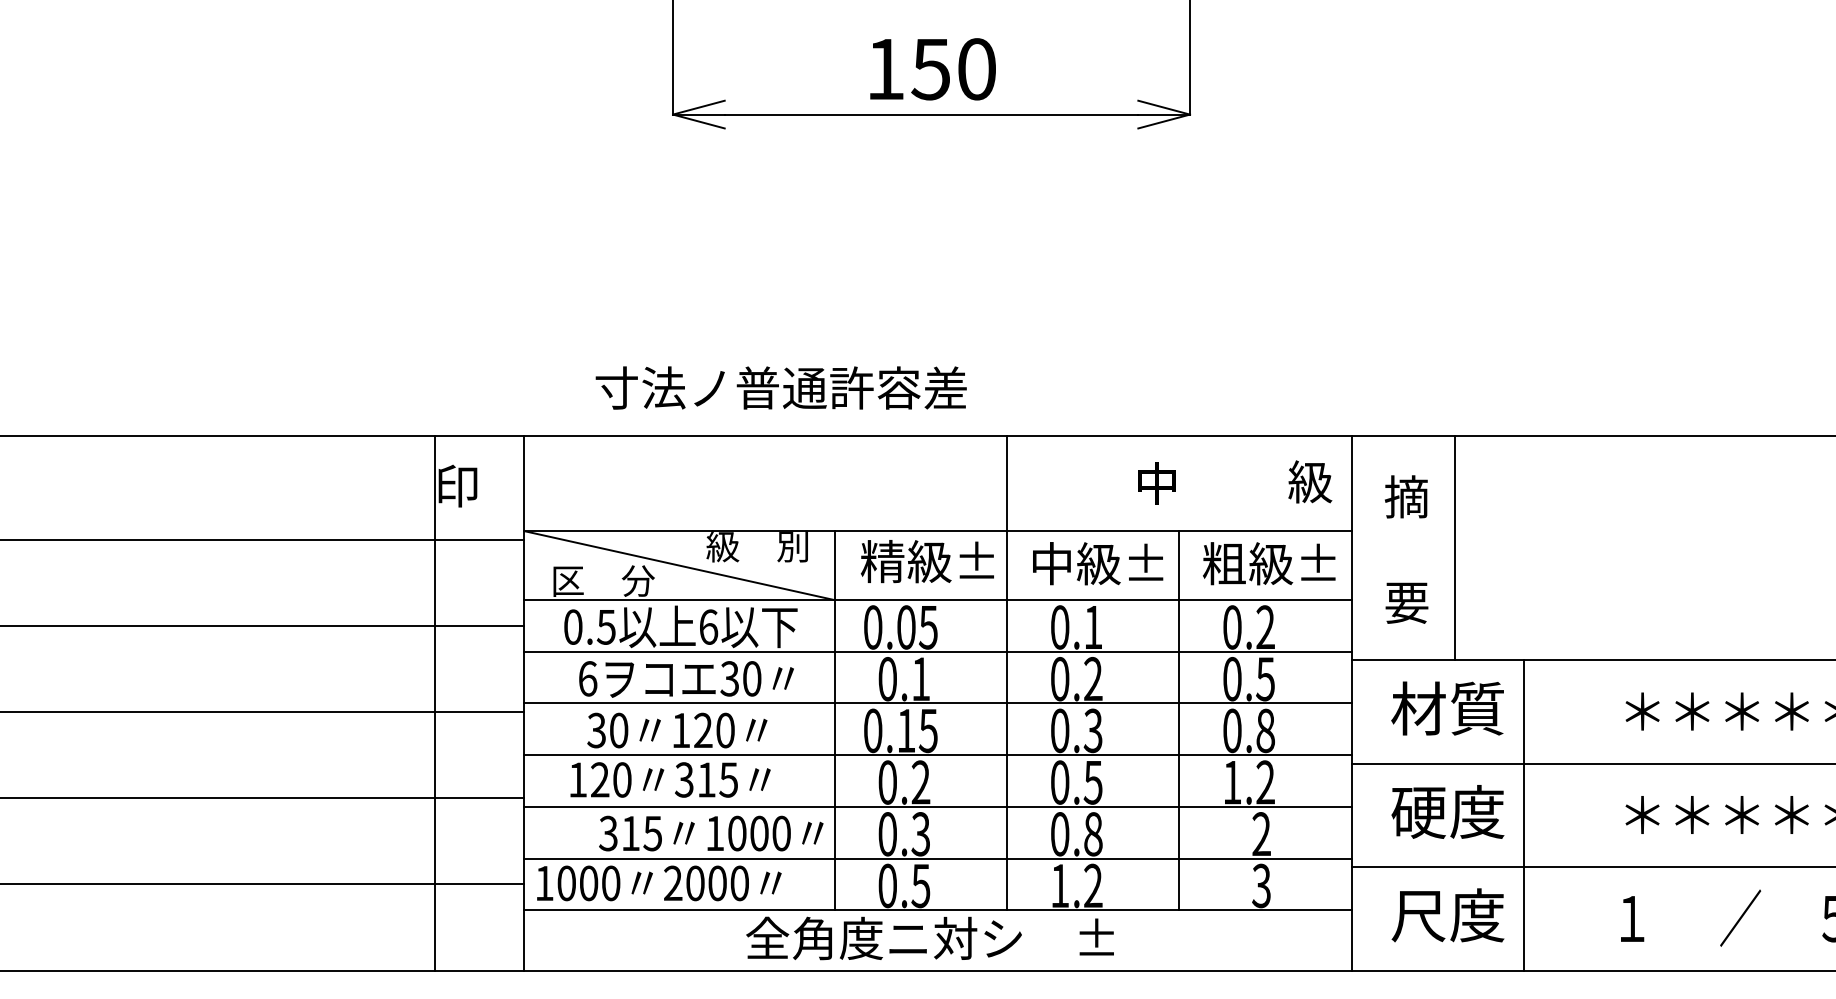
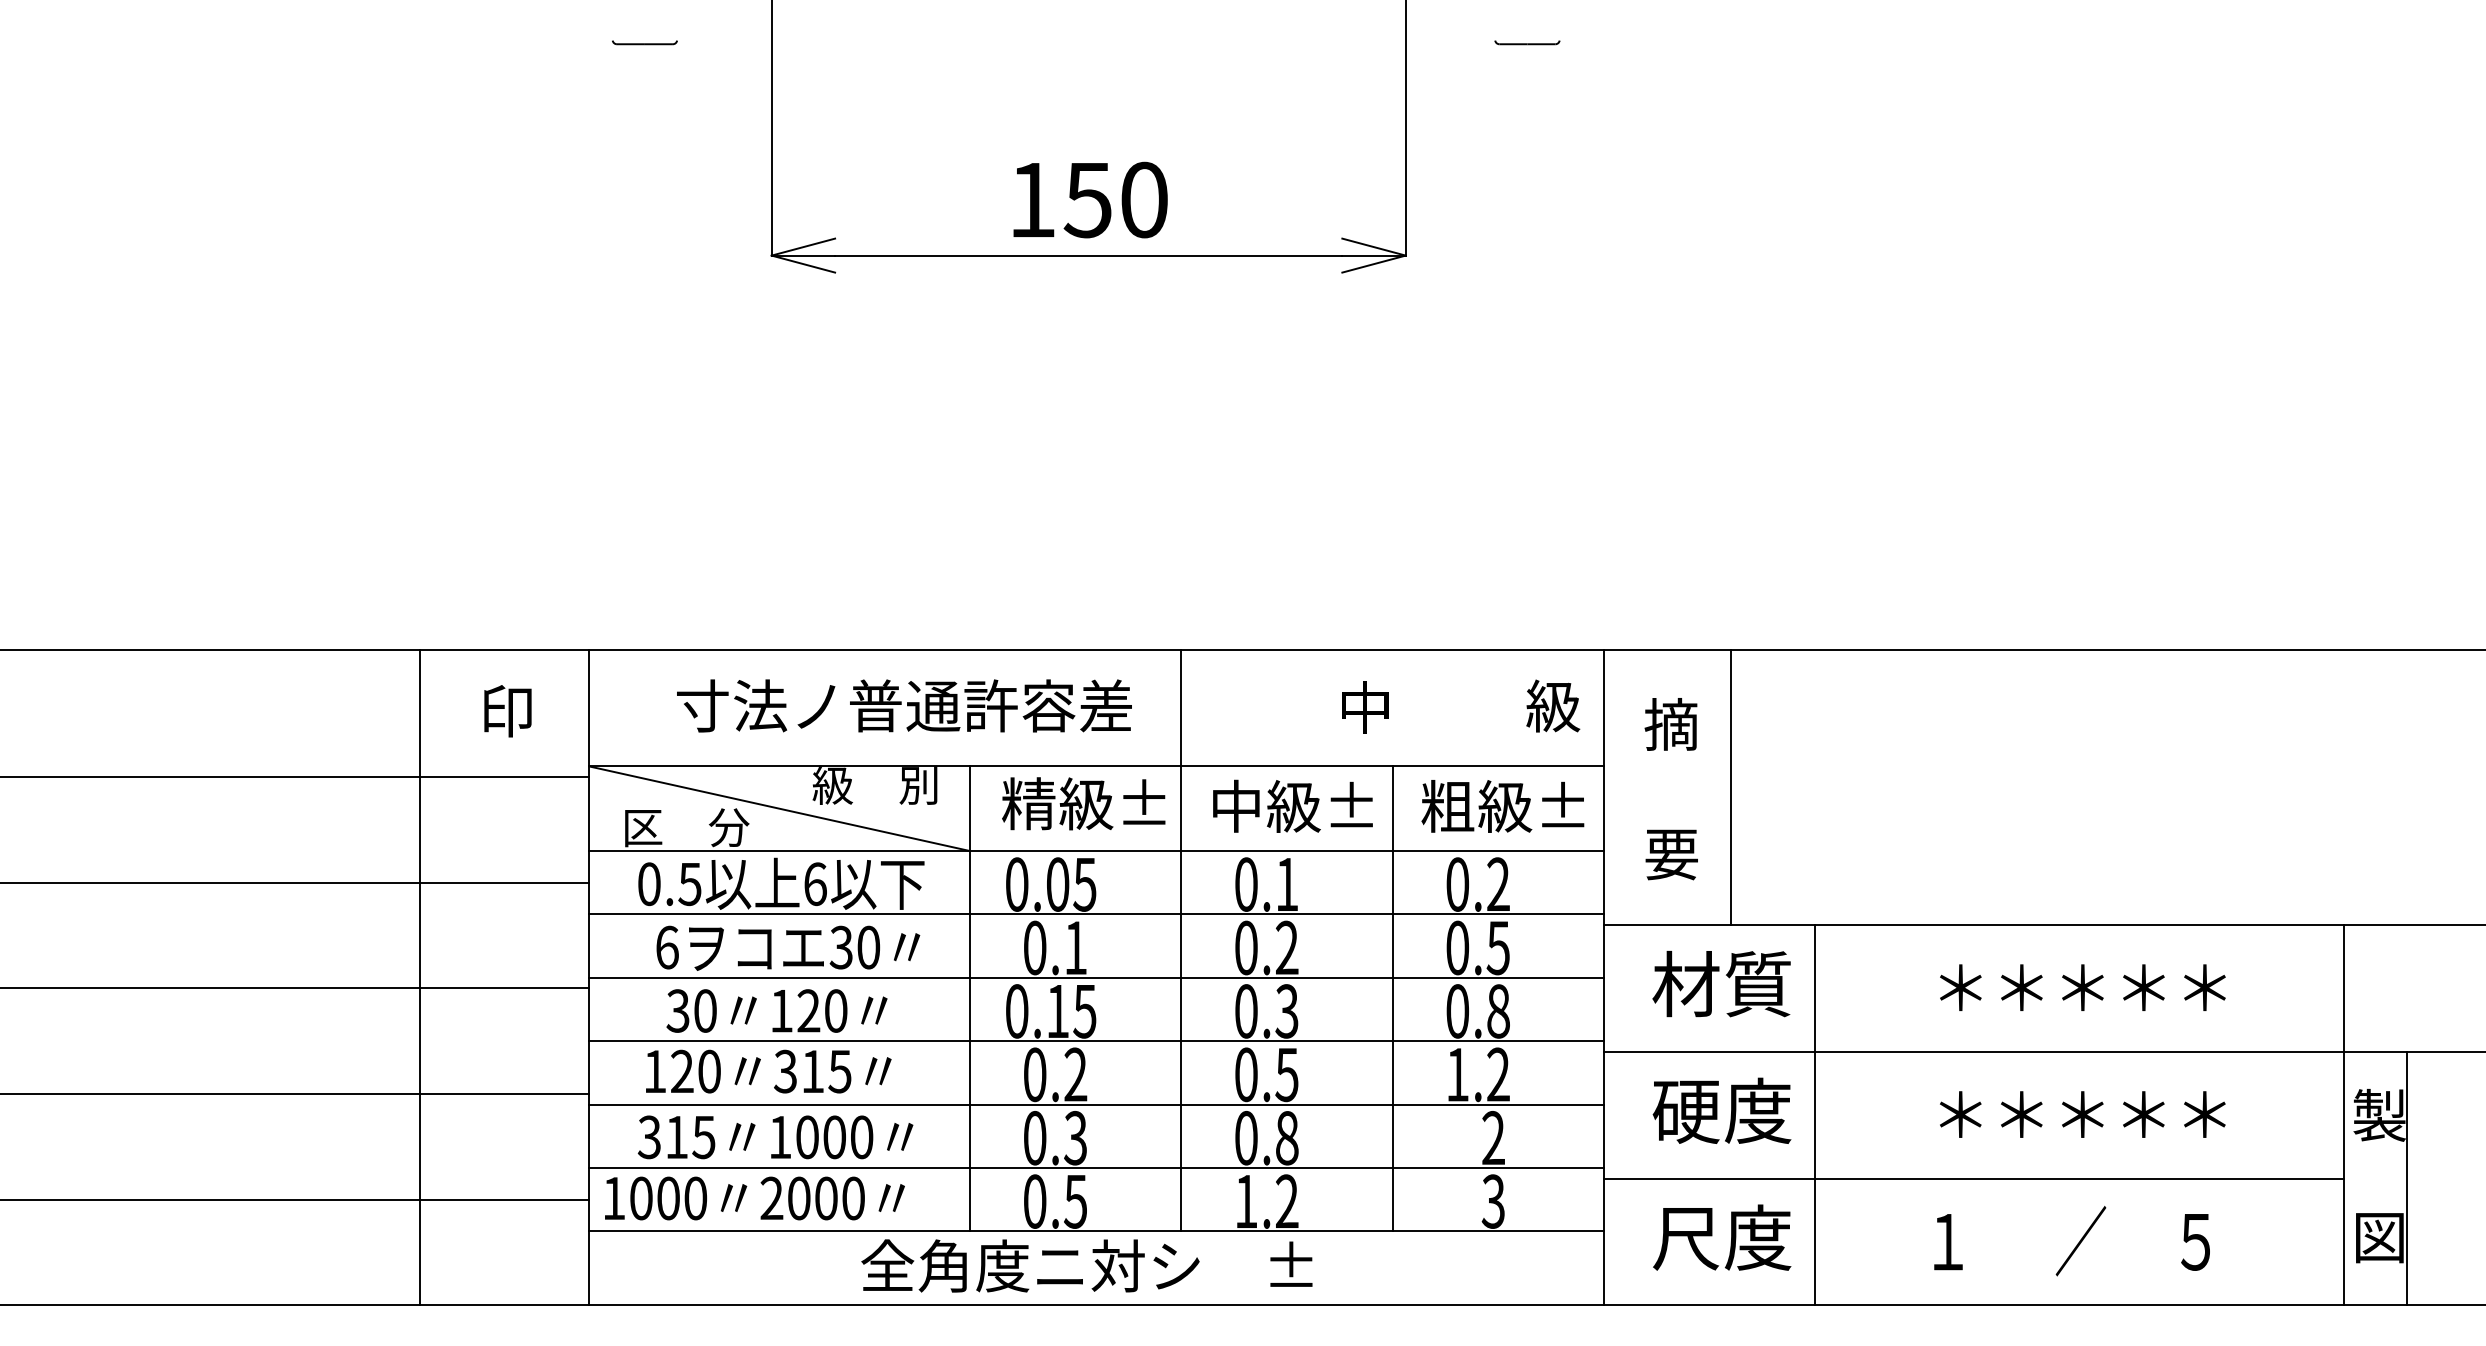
text: (781, 387) -> (904, 705), moved
line: (434, 703) -> (420, 977), moved
text: (711, 833) -> (775, 1137), moved

